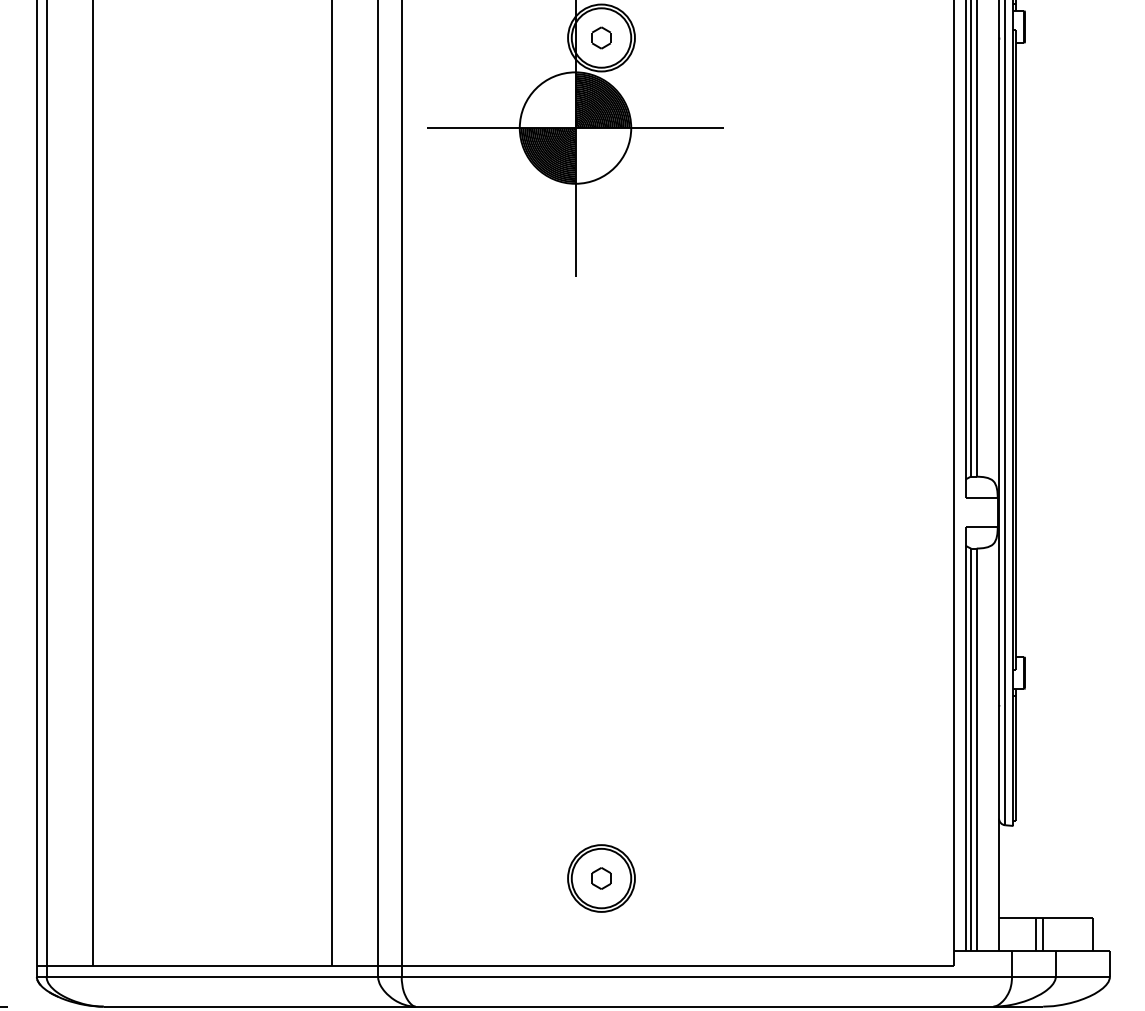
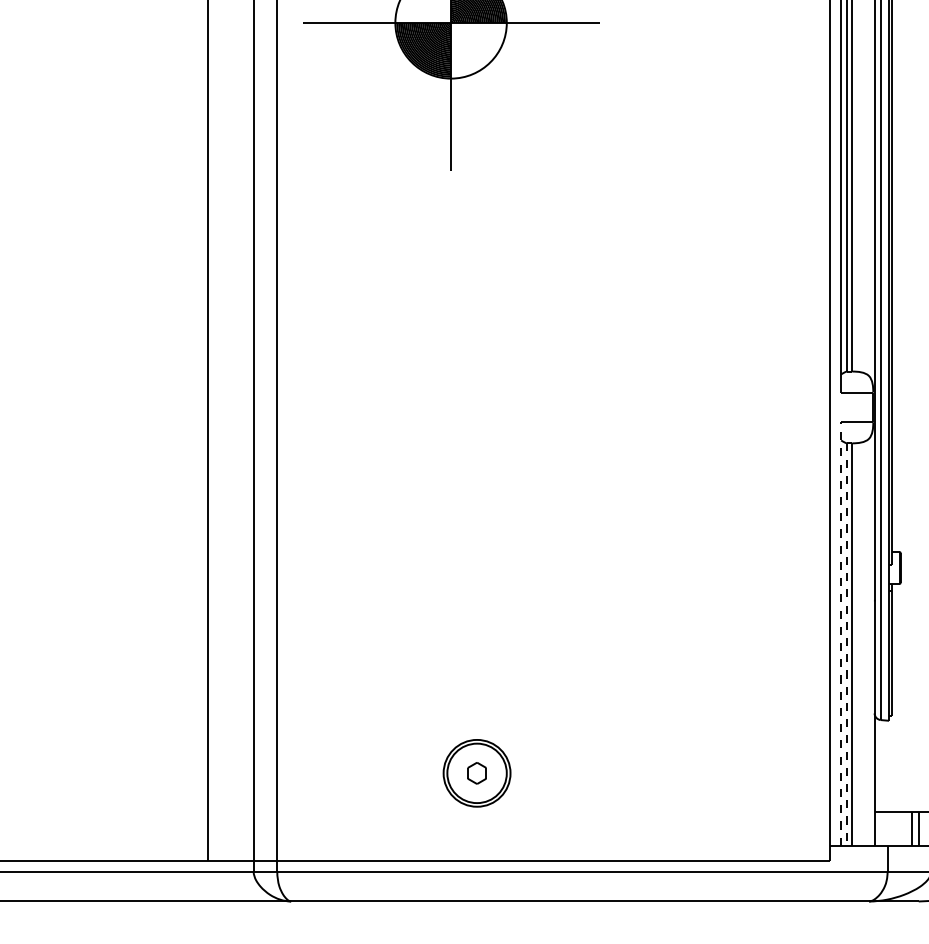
line: (965, 739) -> (841, 634), solid -> dashed
line: (971, 750) -> (847, 645), solid -> dashed

